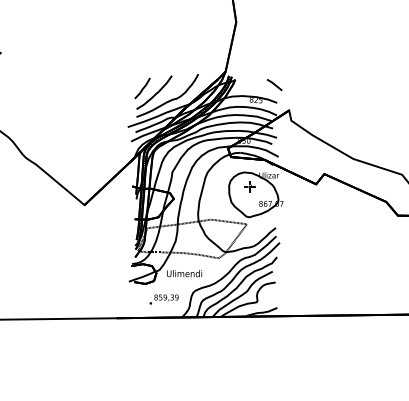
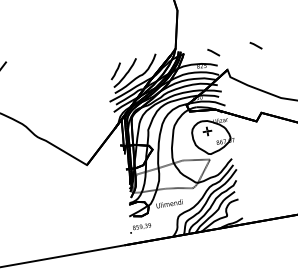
line: (331, 85) -> (255, 46), added
text: (163, 299) -> (140, 228), moved

